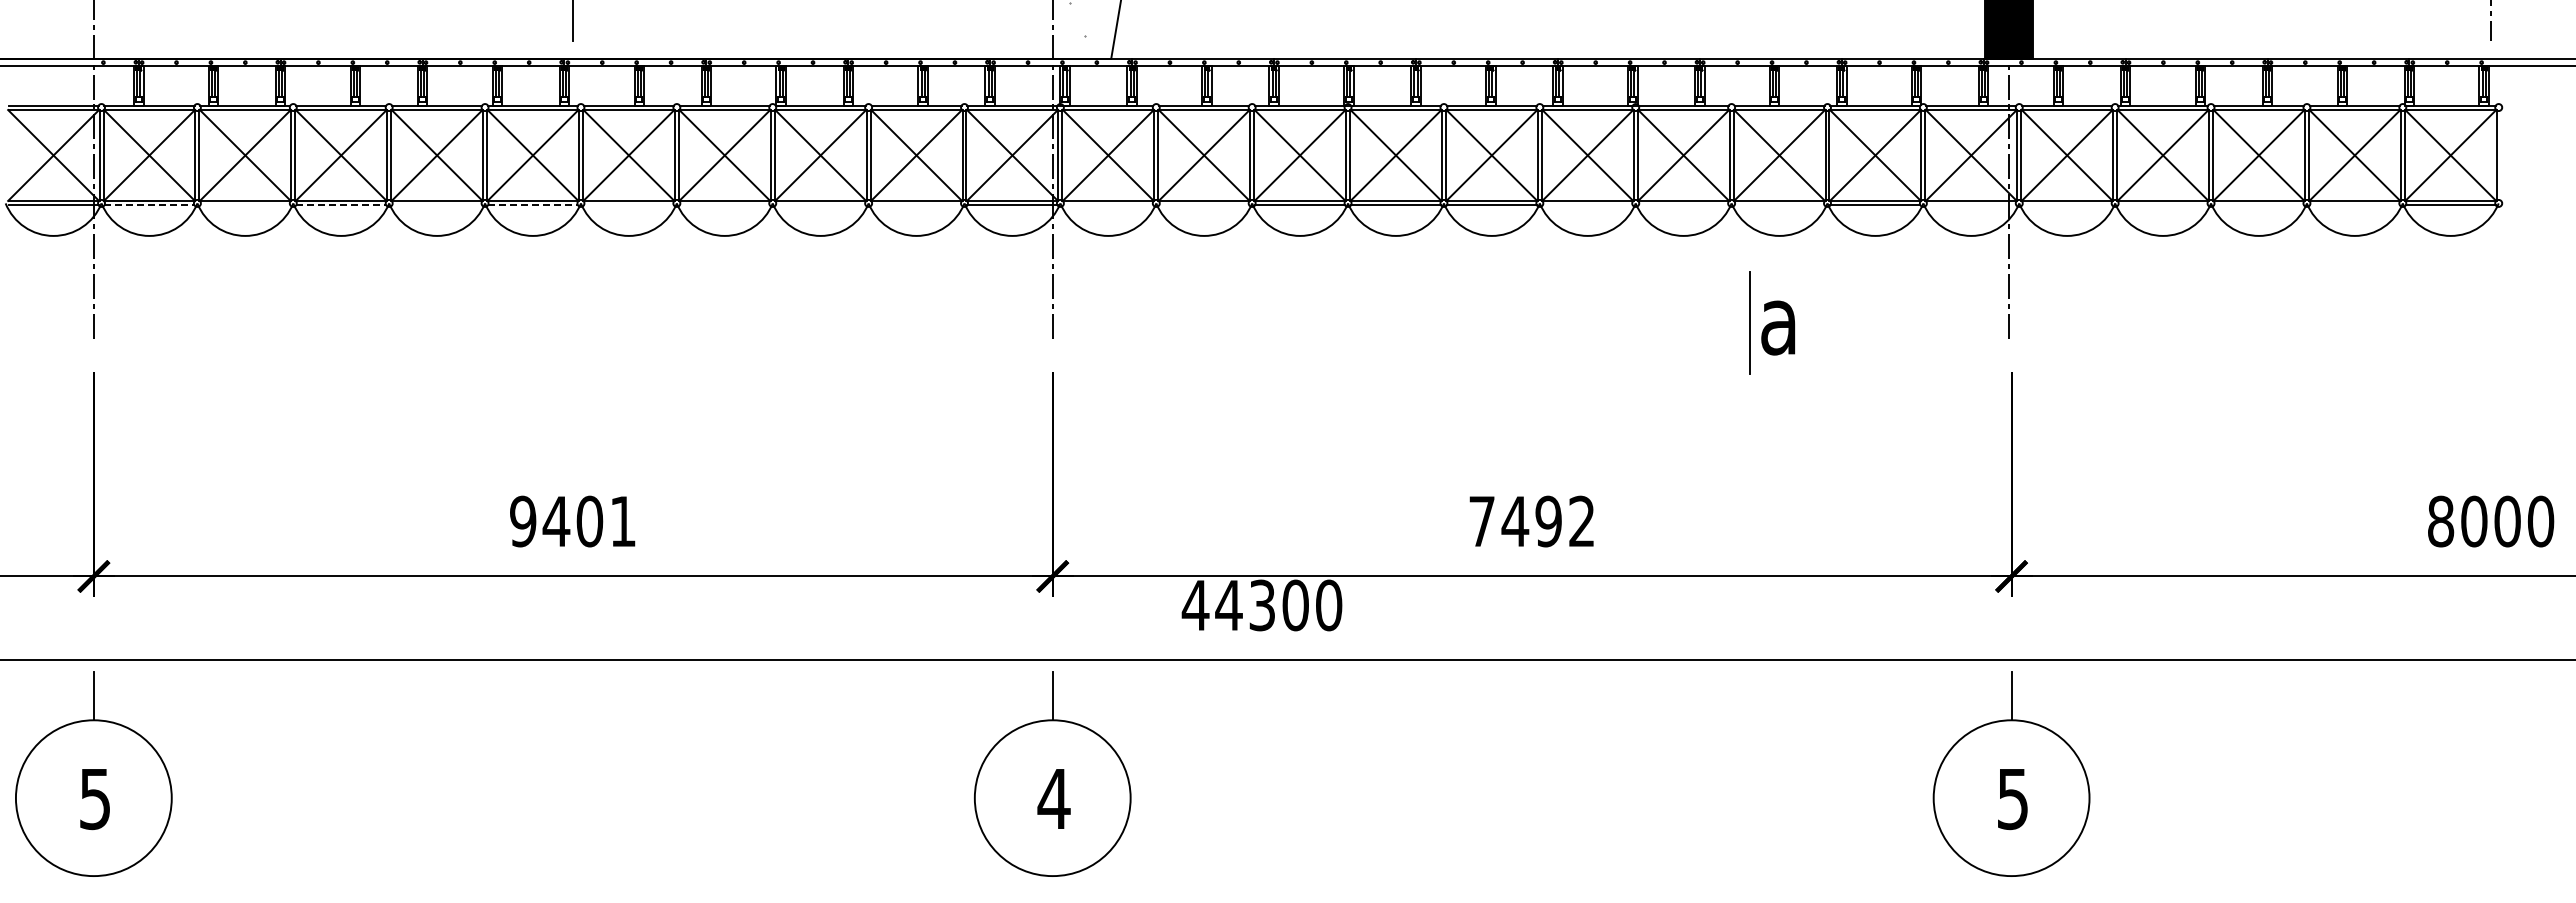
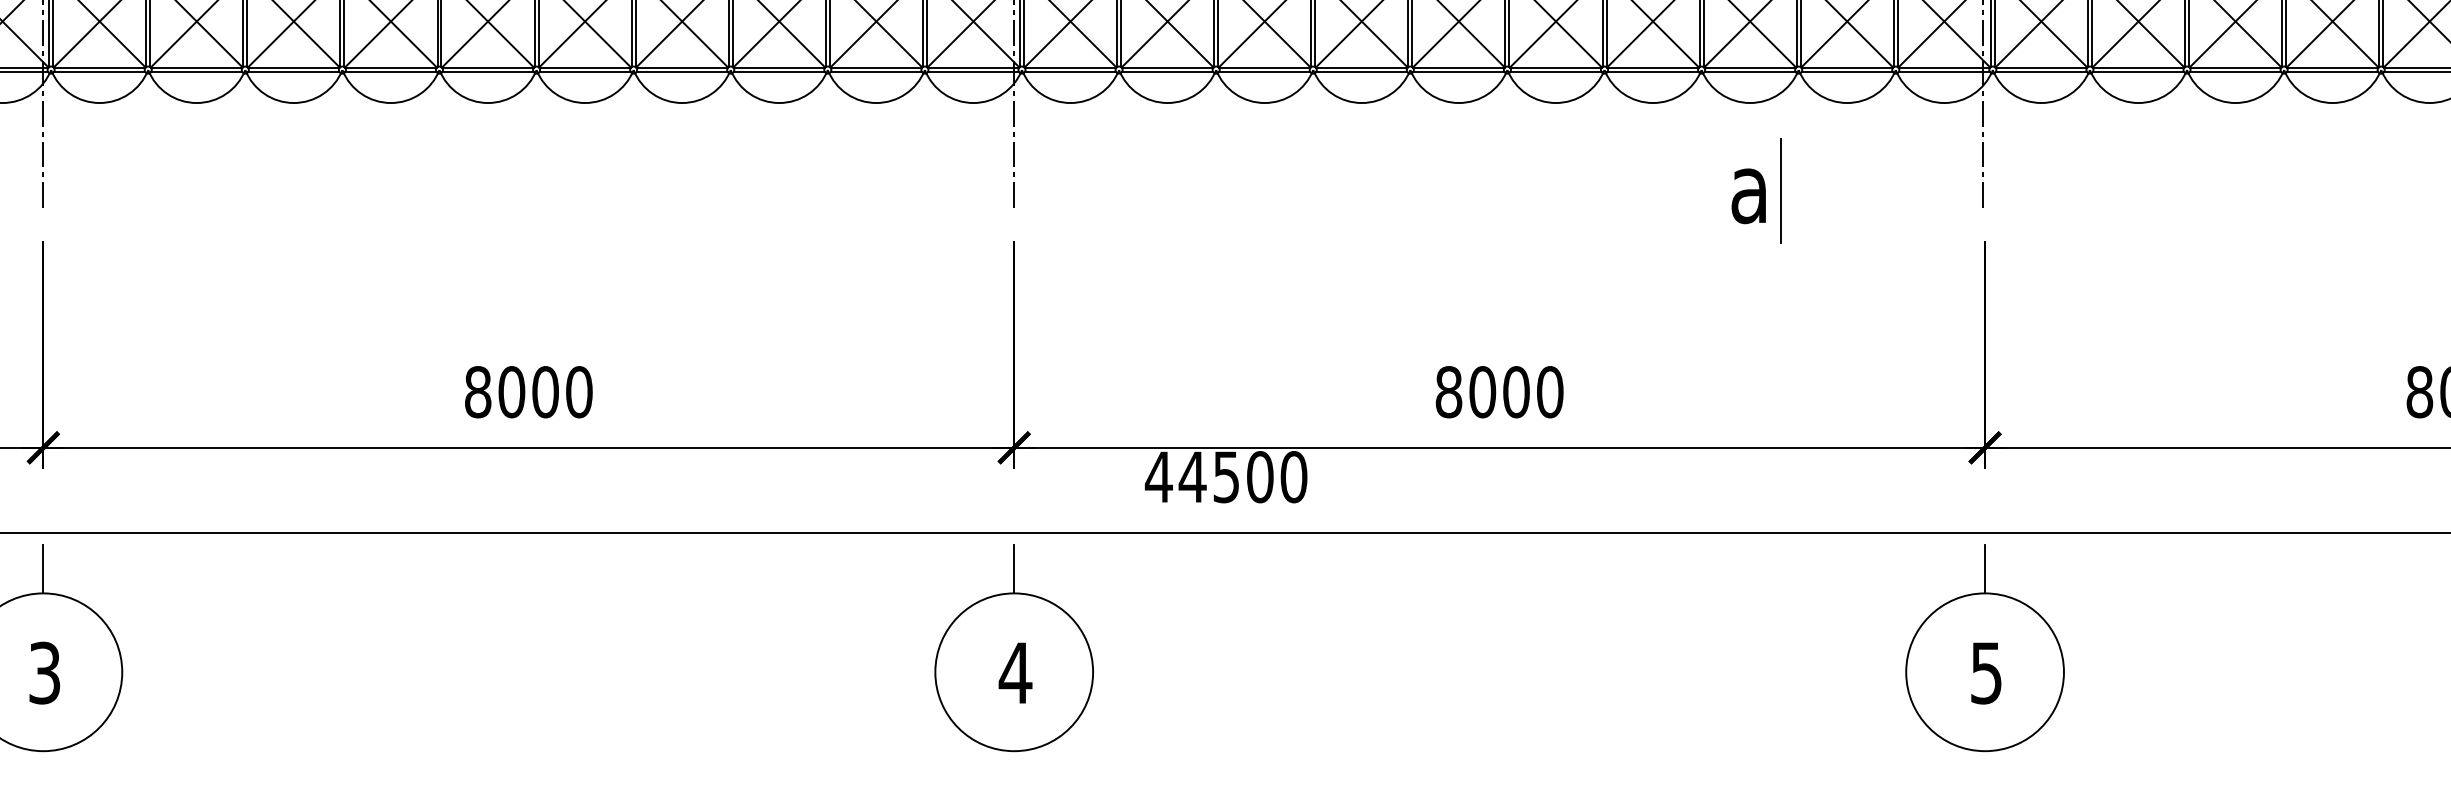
line: (149, 205) -> (99, 72), dashed -> solid
line: (245, 205) -> (196, 72), added
line: (341, 205) -> (294, 72), dashed -> solid
line: (437, 205) -> (391, 72), added
line: (533, 205) -> (488, 72), dashed -> solid
line: (628, 205) -> (584, 72), added
line: (724, 205) -> (681, 72), added
line: (820, 205) -> (779, 72), added
line: (916, 205) -> (876, 72), added
line: (1108, 205) -> (1070, 72), added
line: (1204, 205) -> (1167, 72), added
line: (1587, 205) -> (1555, 72), added
line: (1683, 205) -> (1652, 72), added
line: (1779, 205) -> (1750, 72), added
line: (1971, 205) -> (1944, 72), added
line: (2067, 205) -> (2041, 72), added
line: (2163, 205) -> (2138, 72), added
line: (2258, 205) -> (2235, 72), added
line: (2354, 205) -> (2332, 72), added
line: (1749, 322) -> (1780, 190), moved
text: (573, 521) -> (529, 392), 9401 -> 8000
text: (1532, 521) -> (1499, 392), 7492 -> 8000
text: (1262, 604) -> (1226, 476), 44300 -> 44500
text: (95, 798) -> (45, 672), 5 -> 3

